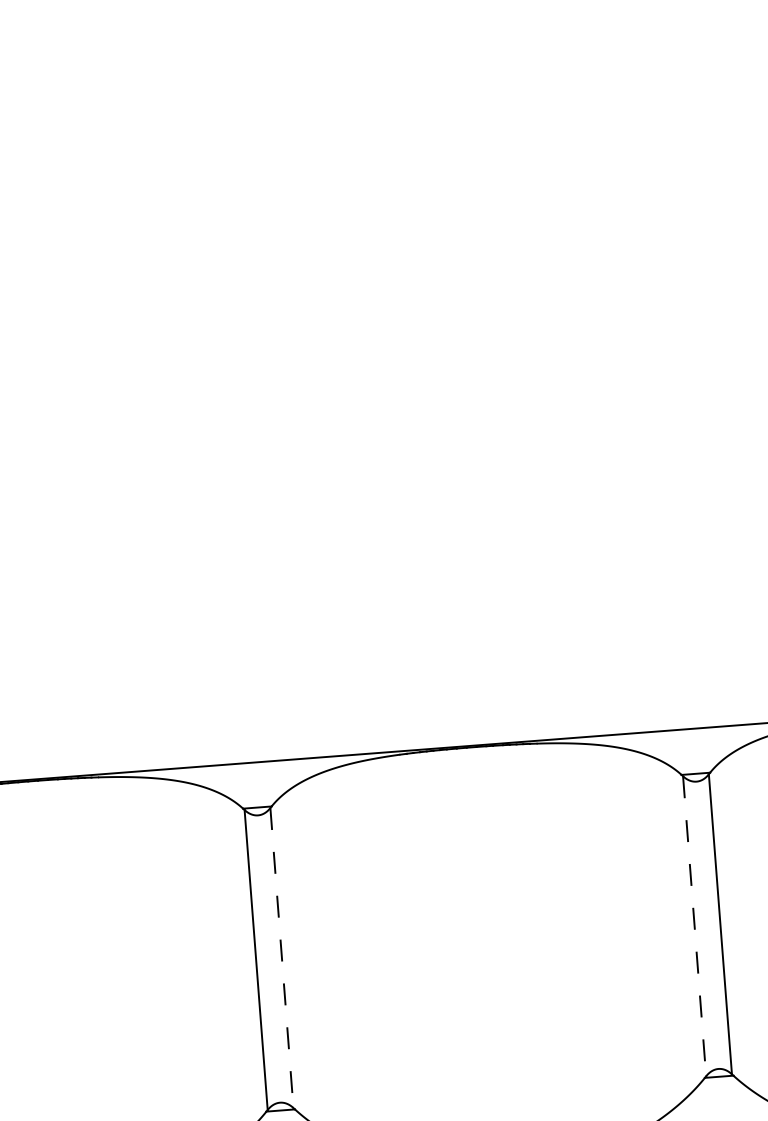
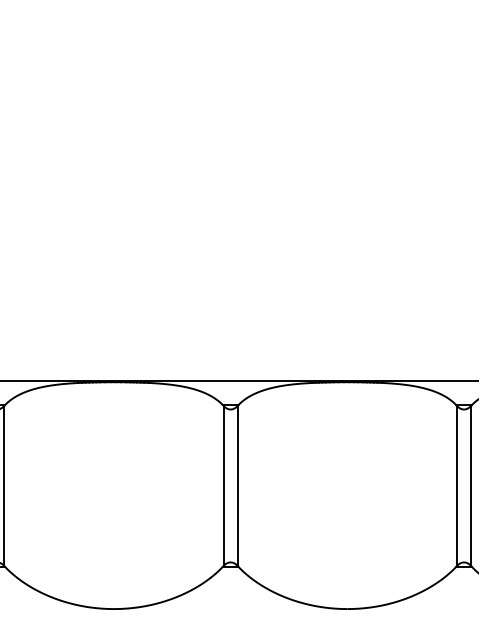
line: (695, 925) -> (457, 485), dashed -> solid
line: (281, 957) -> (237, 485), dashed -> solid

